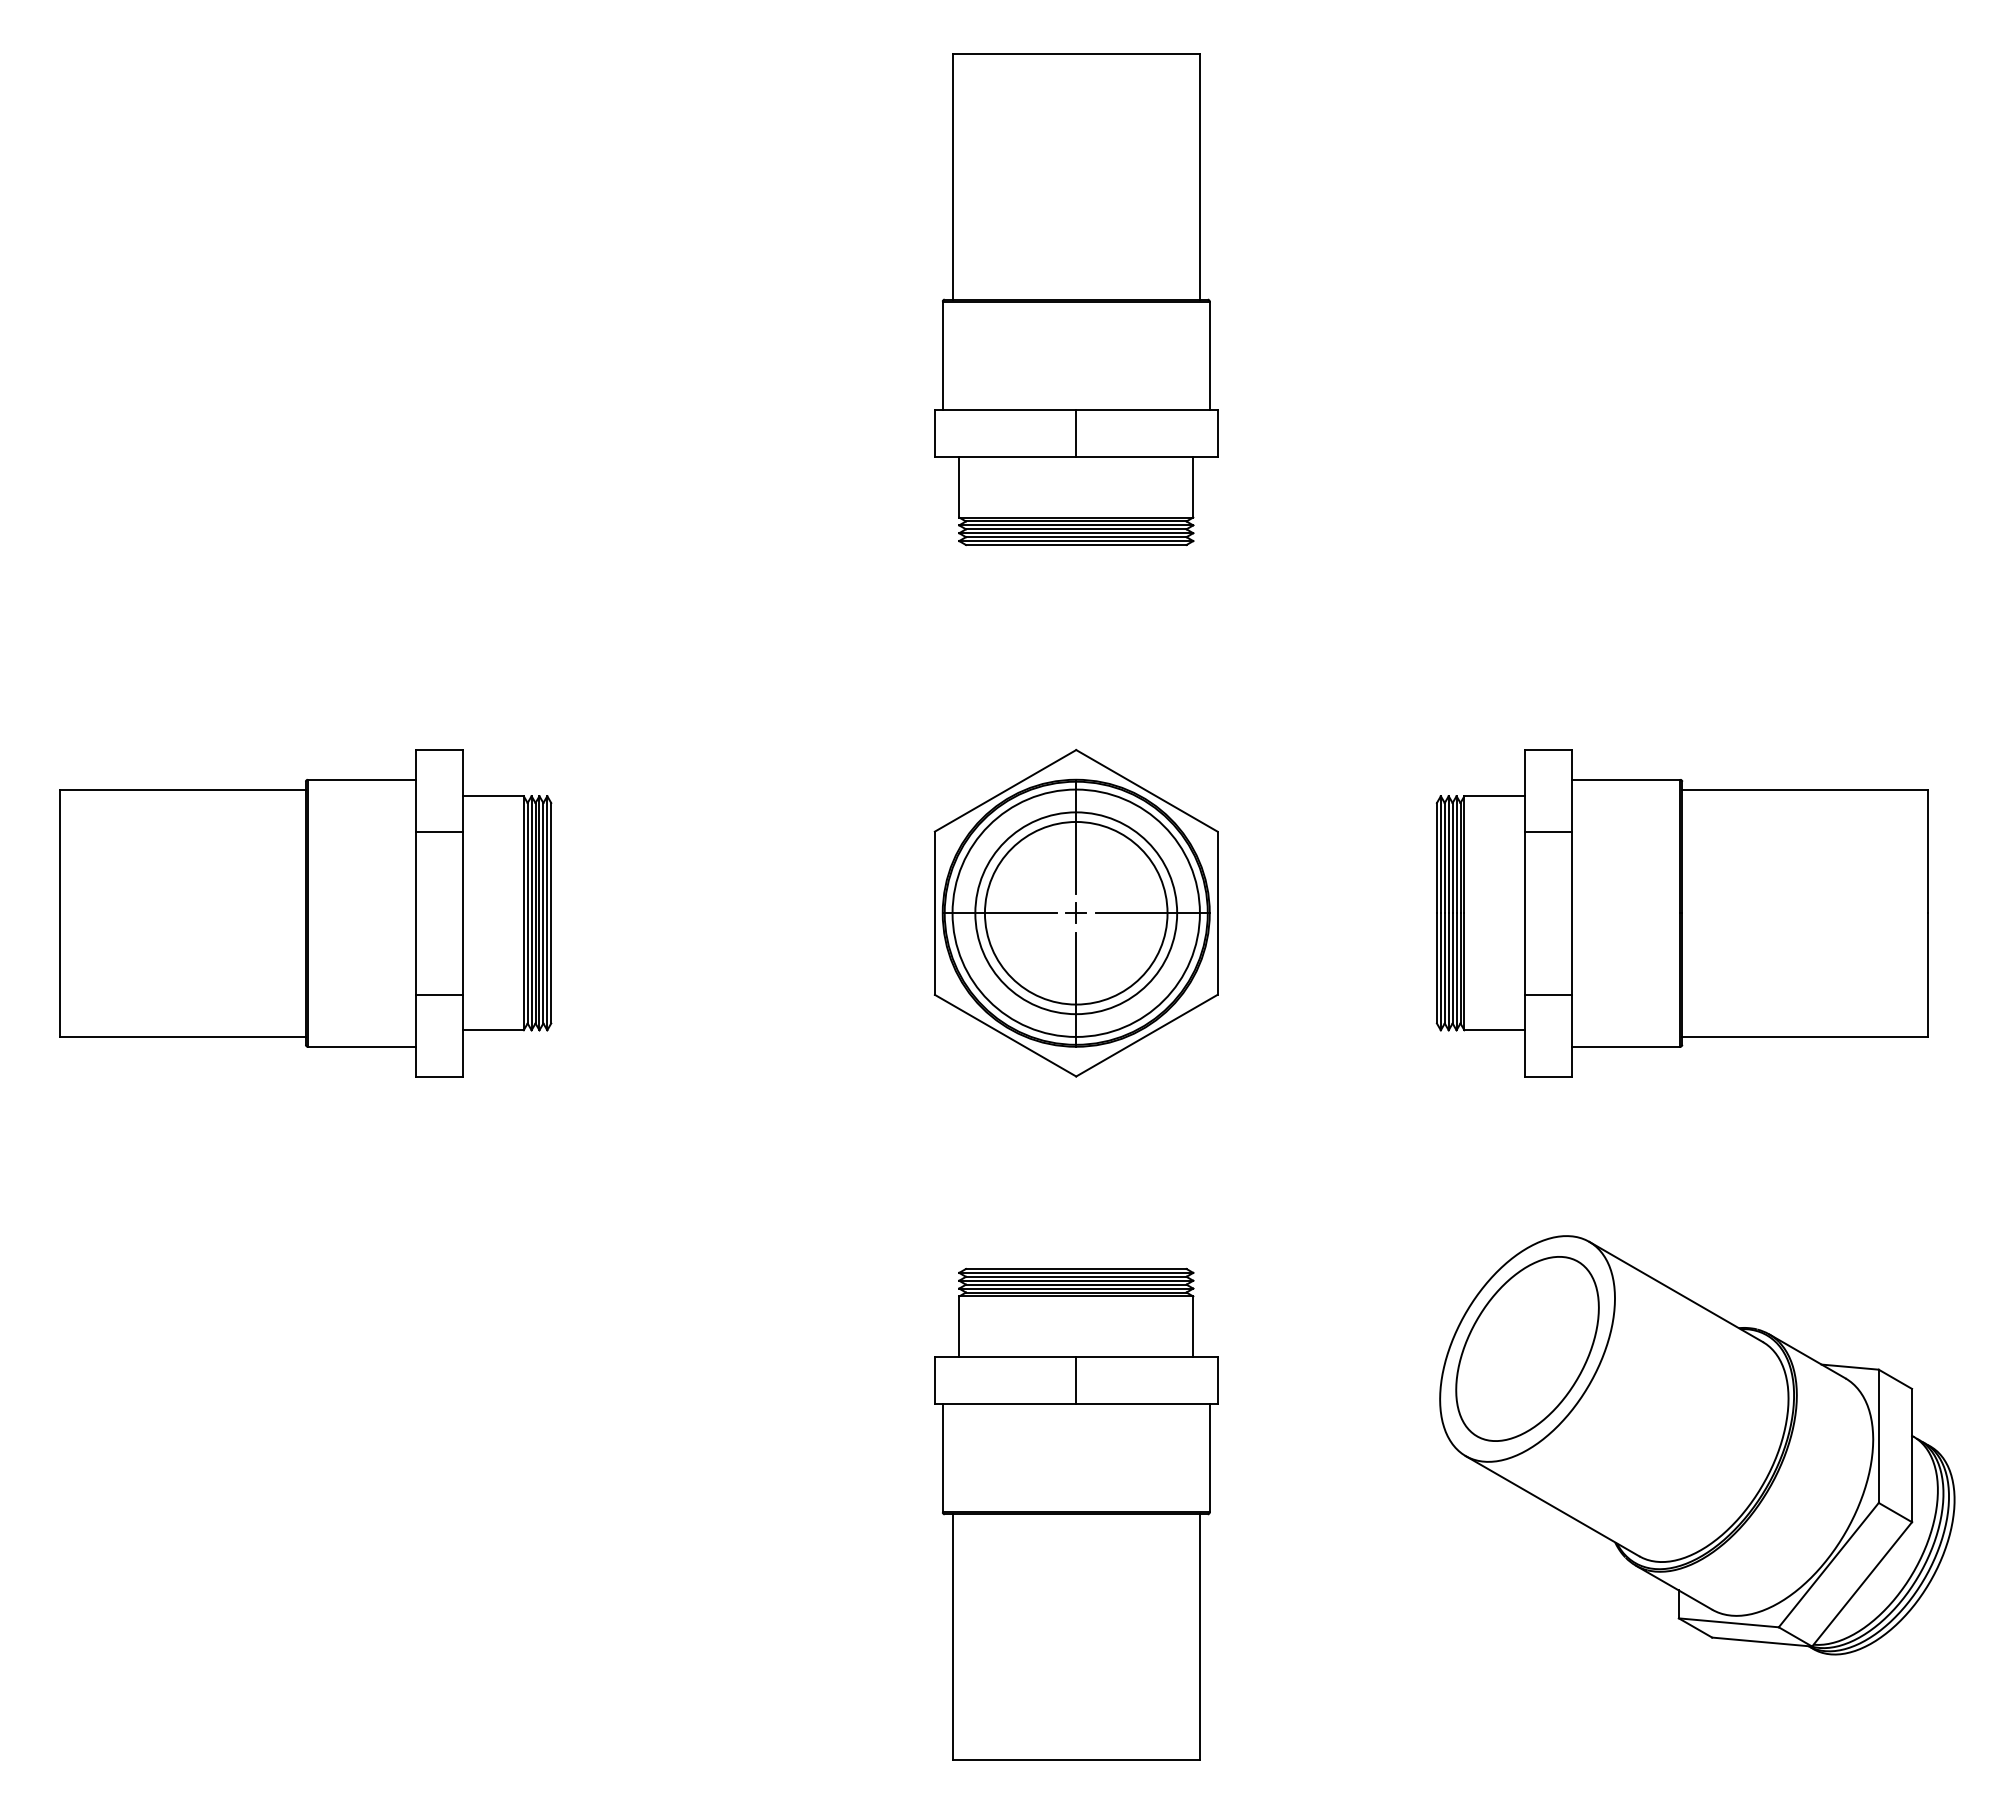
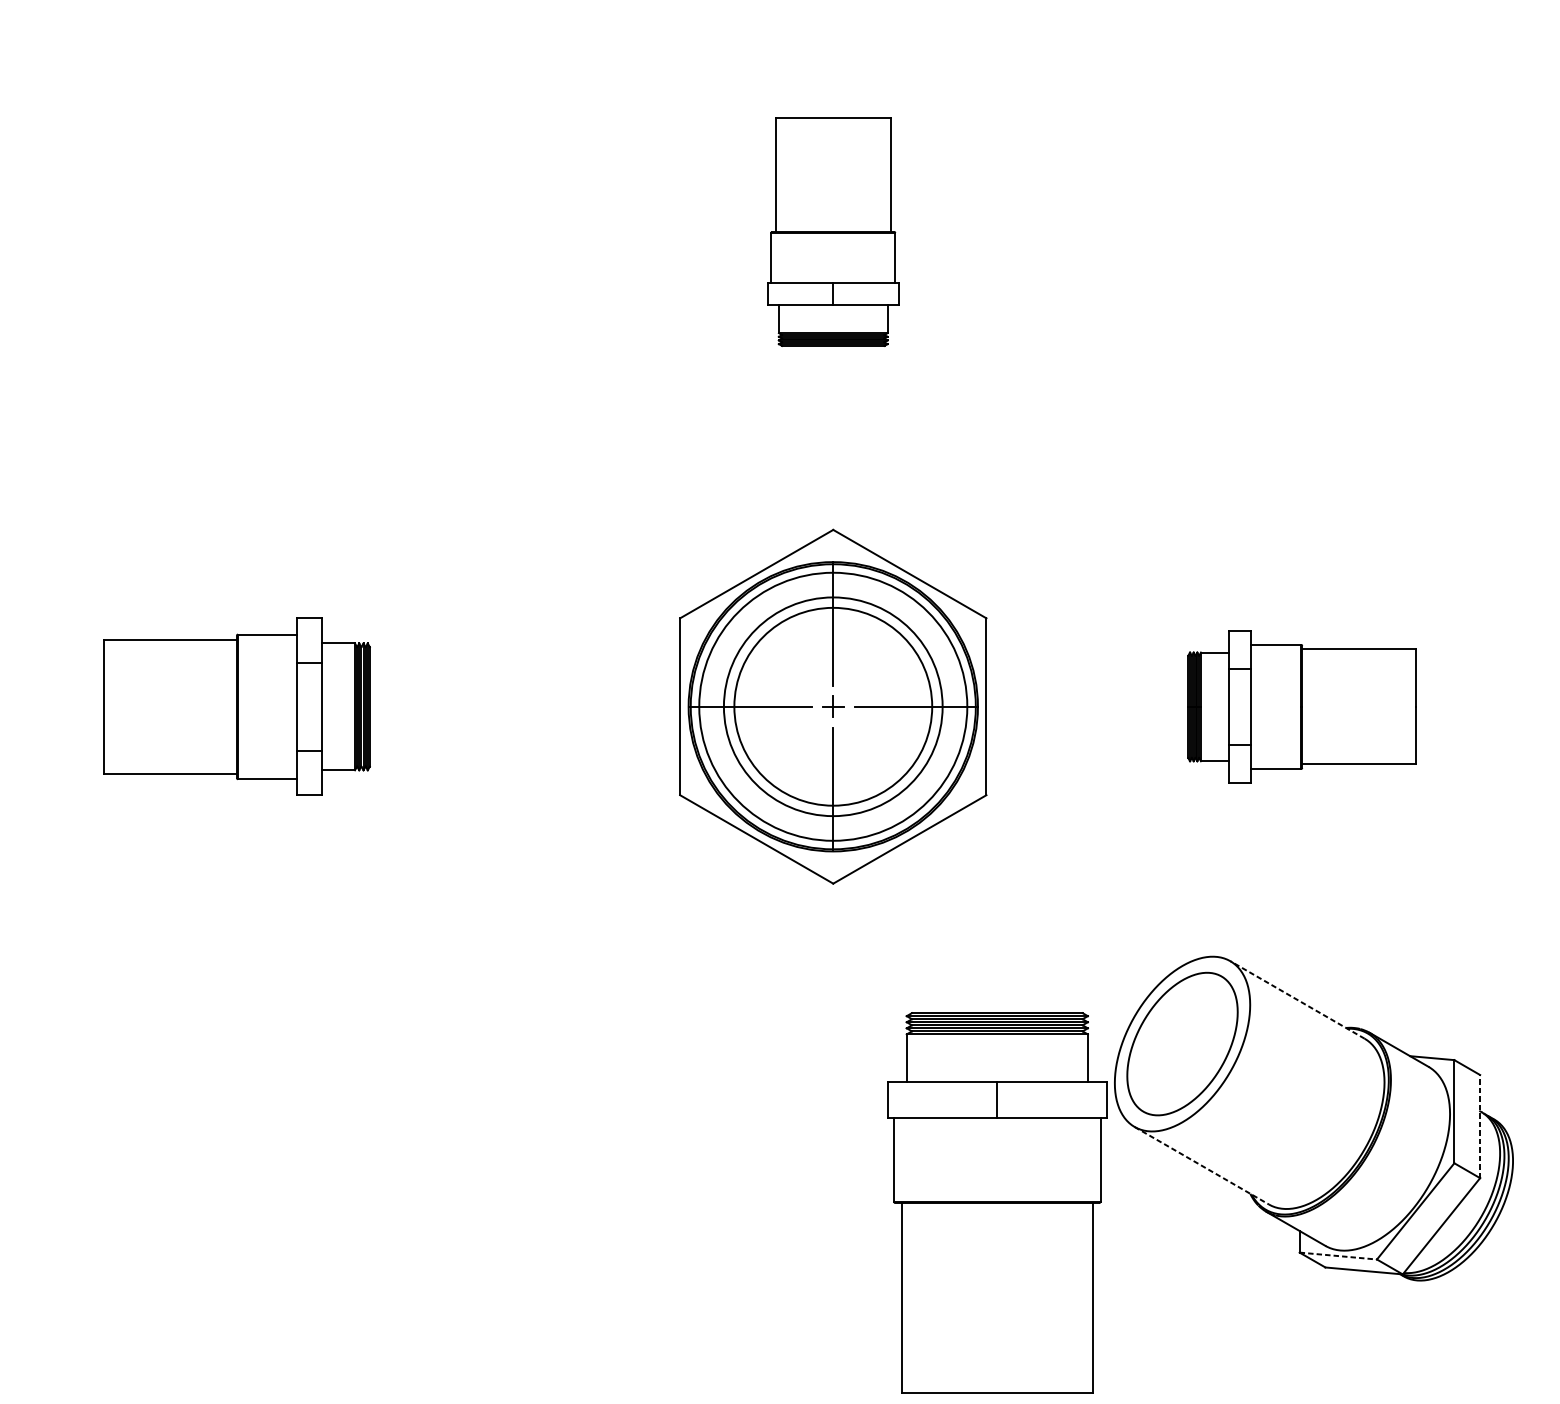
part: (1076, 299) -> (833, 231), size x0.6
part: (305, 913) -> (236, 707), size x0.7
part: (1075, 913) -> (832, 707), size x1.4
part: (1681, 913) -> (1301, 707), size x0.6
line: (1675, 1291) -> (1297, 999), solid -> dashed
line: (1912, 1455) -> (1480, 1126), solid -> dashed
line: (1552, 1506) -> (1201, 1166), solid -> dashed
part: (1076, 1513) -> (997, 1202), moved
line: (1729, 1622) -> (1338, 1255), solid -> dashed

